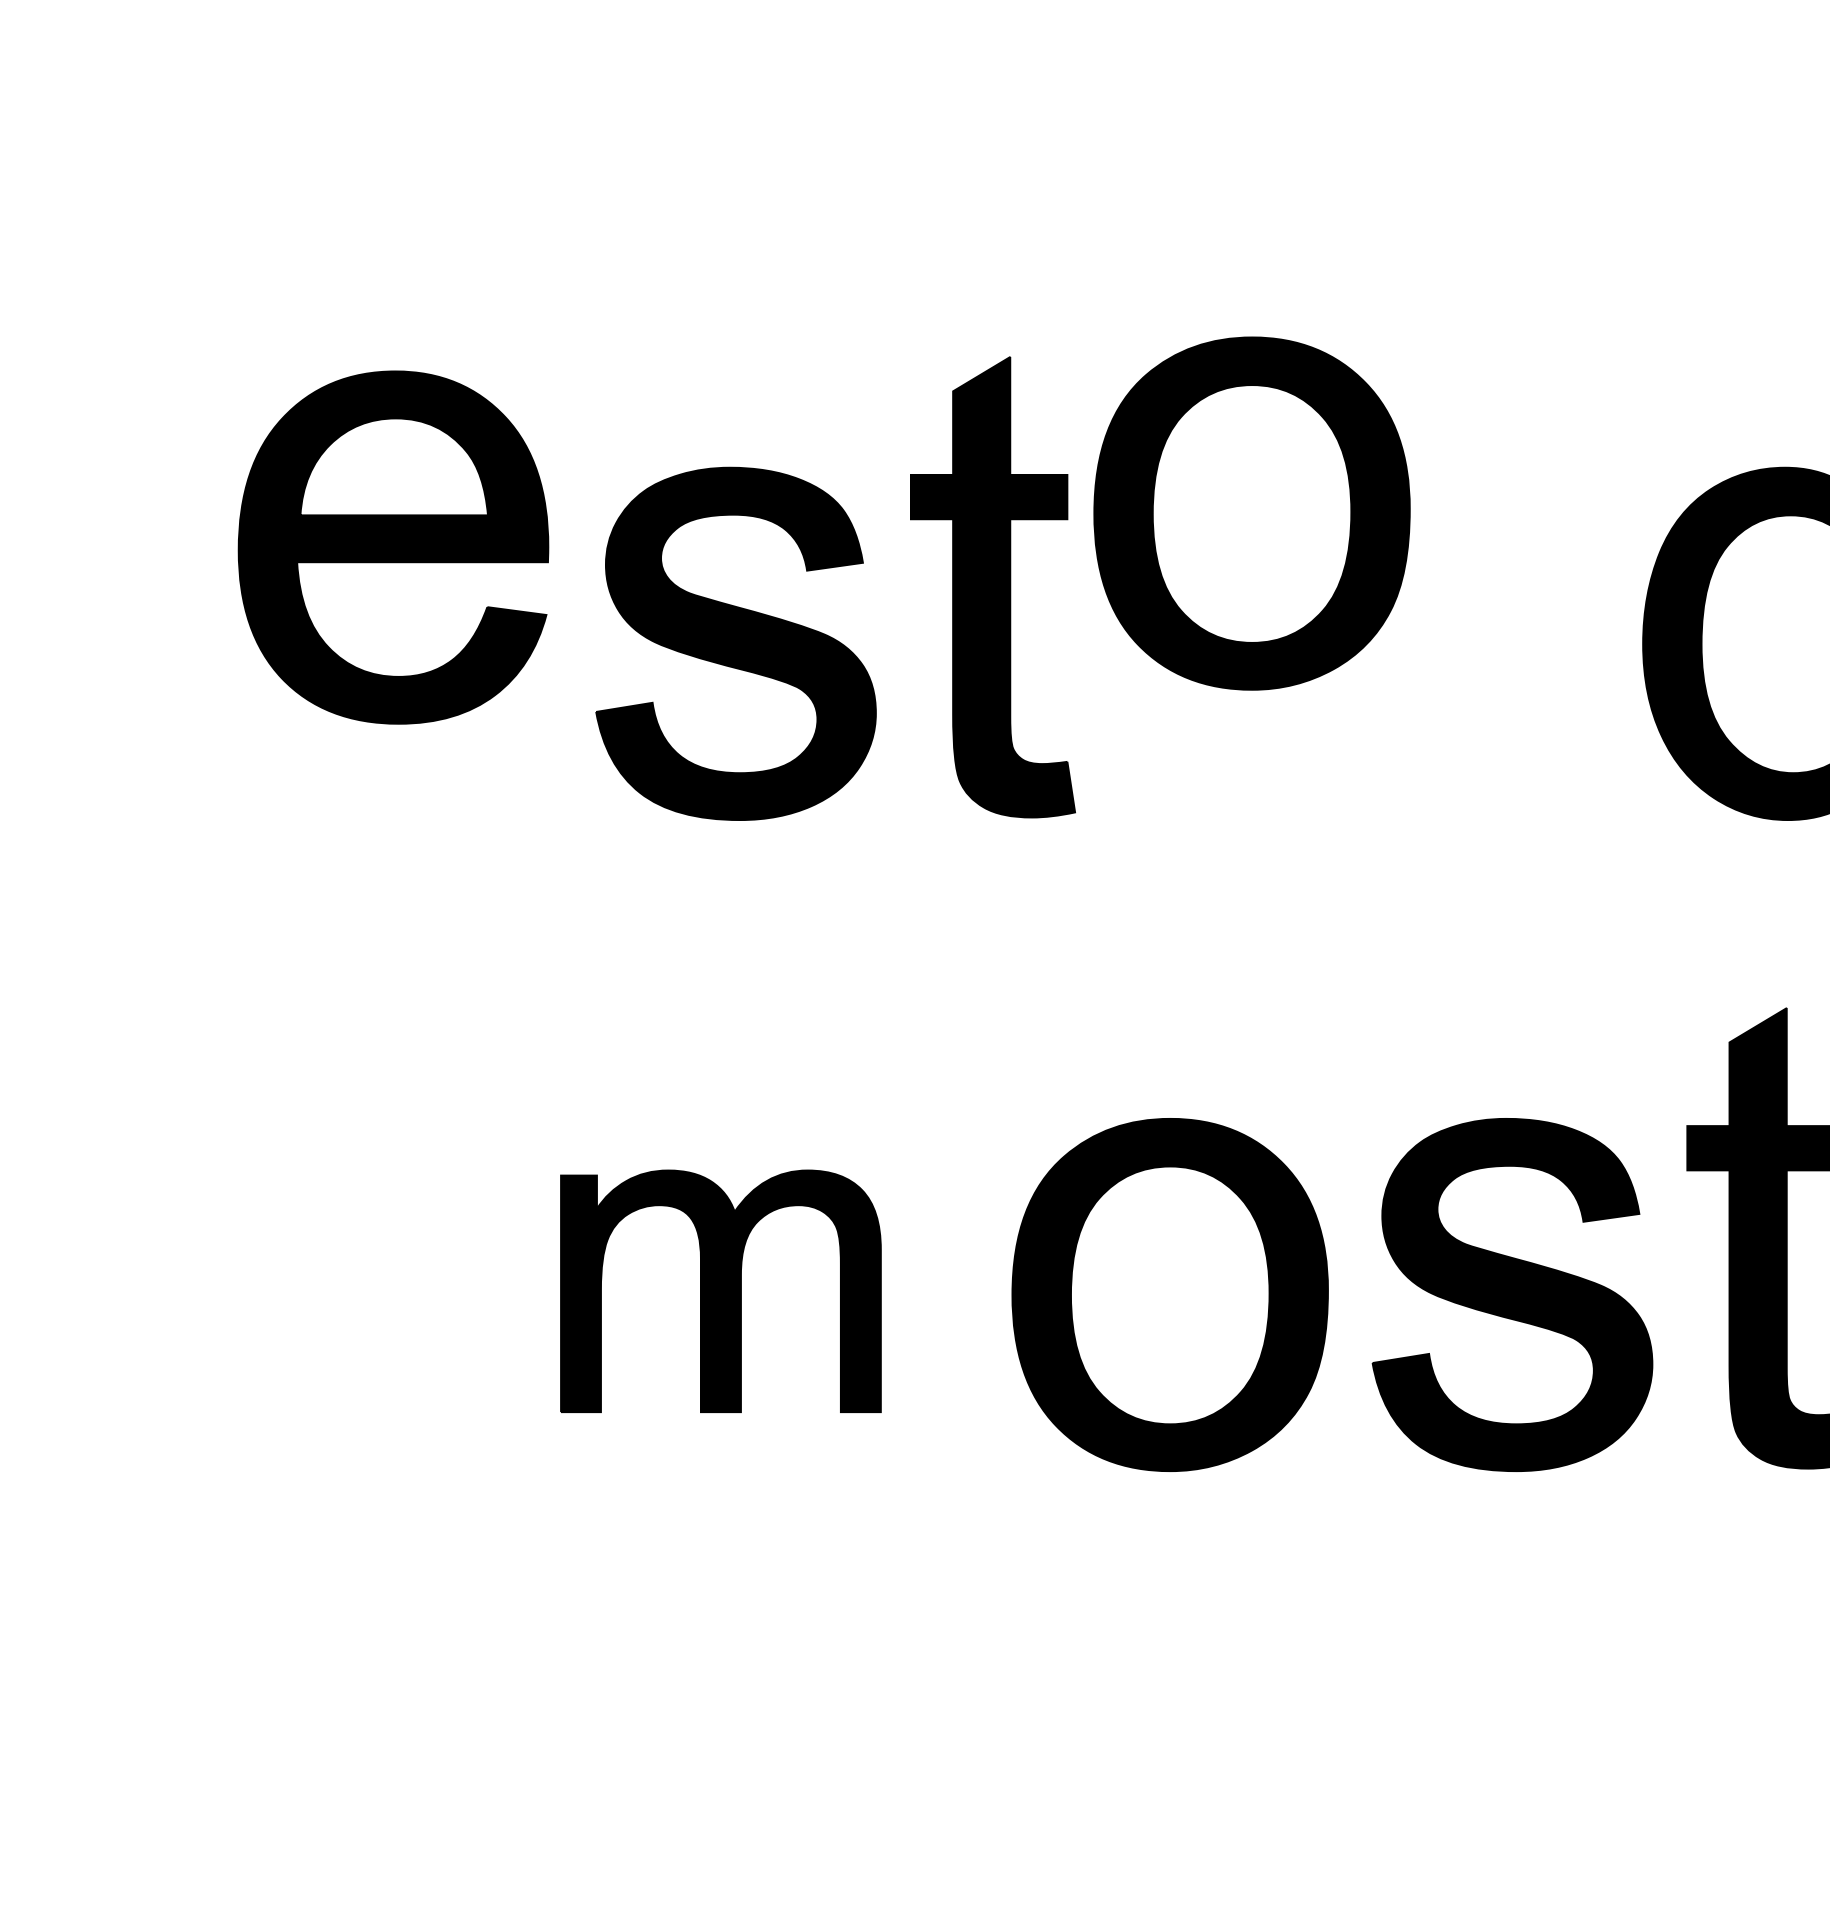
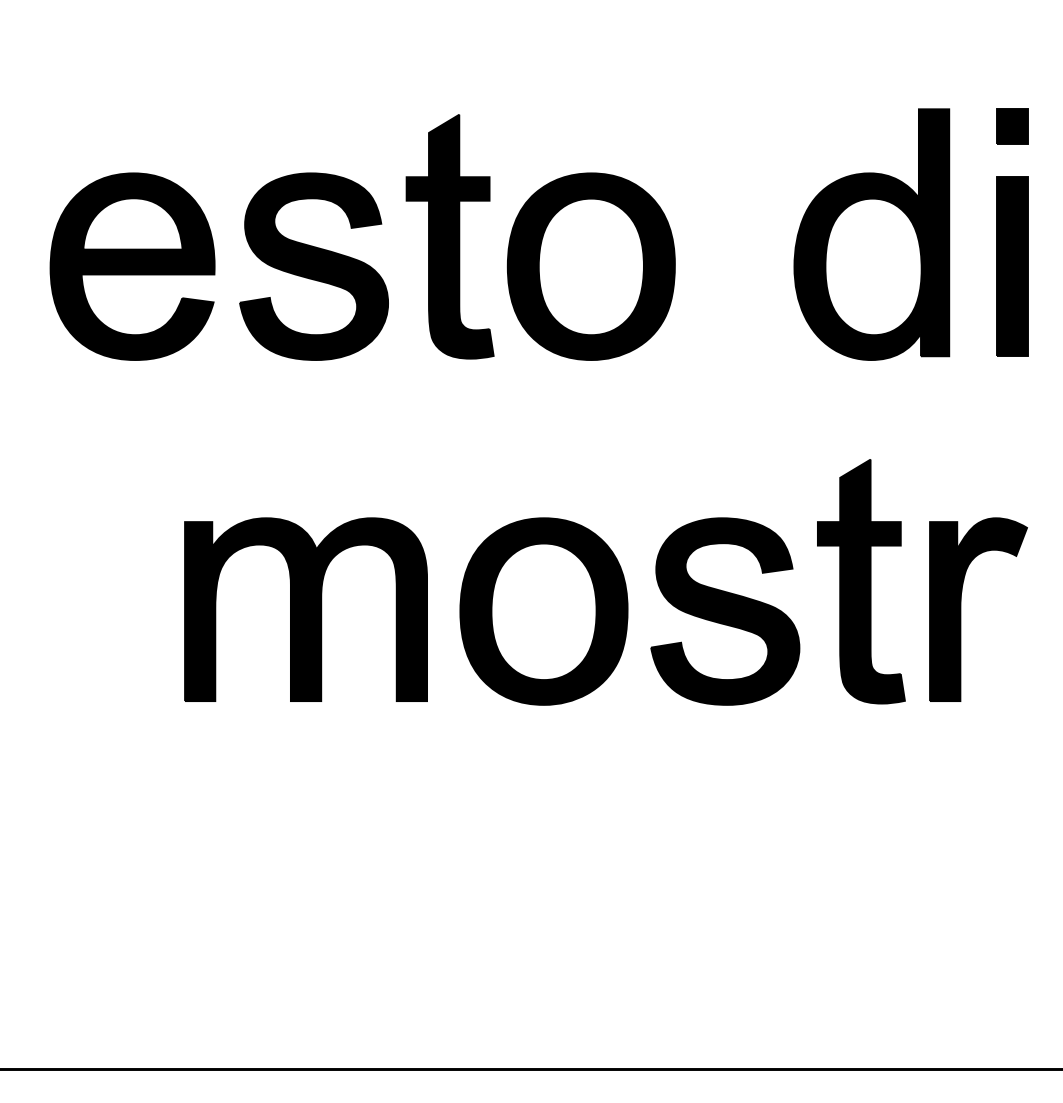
part: (1250, 513) -> (590, 266), moved
part: (393, 547) -> (132, 266), moved
part: (719, 1291) -> (305, 609), size x1.43

